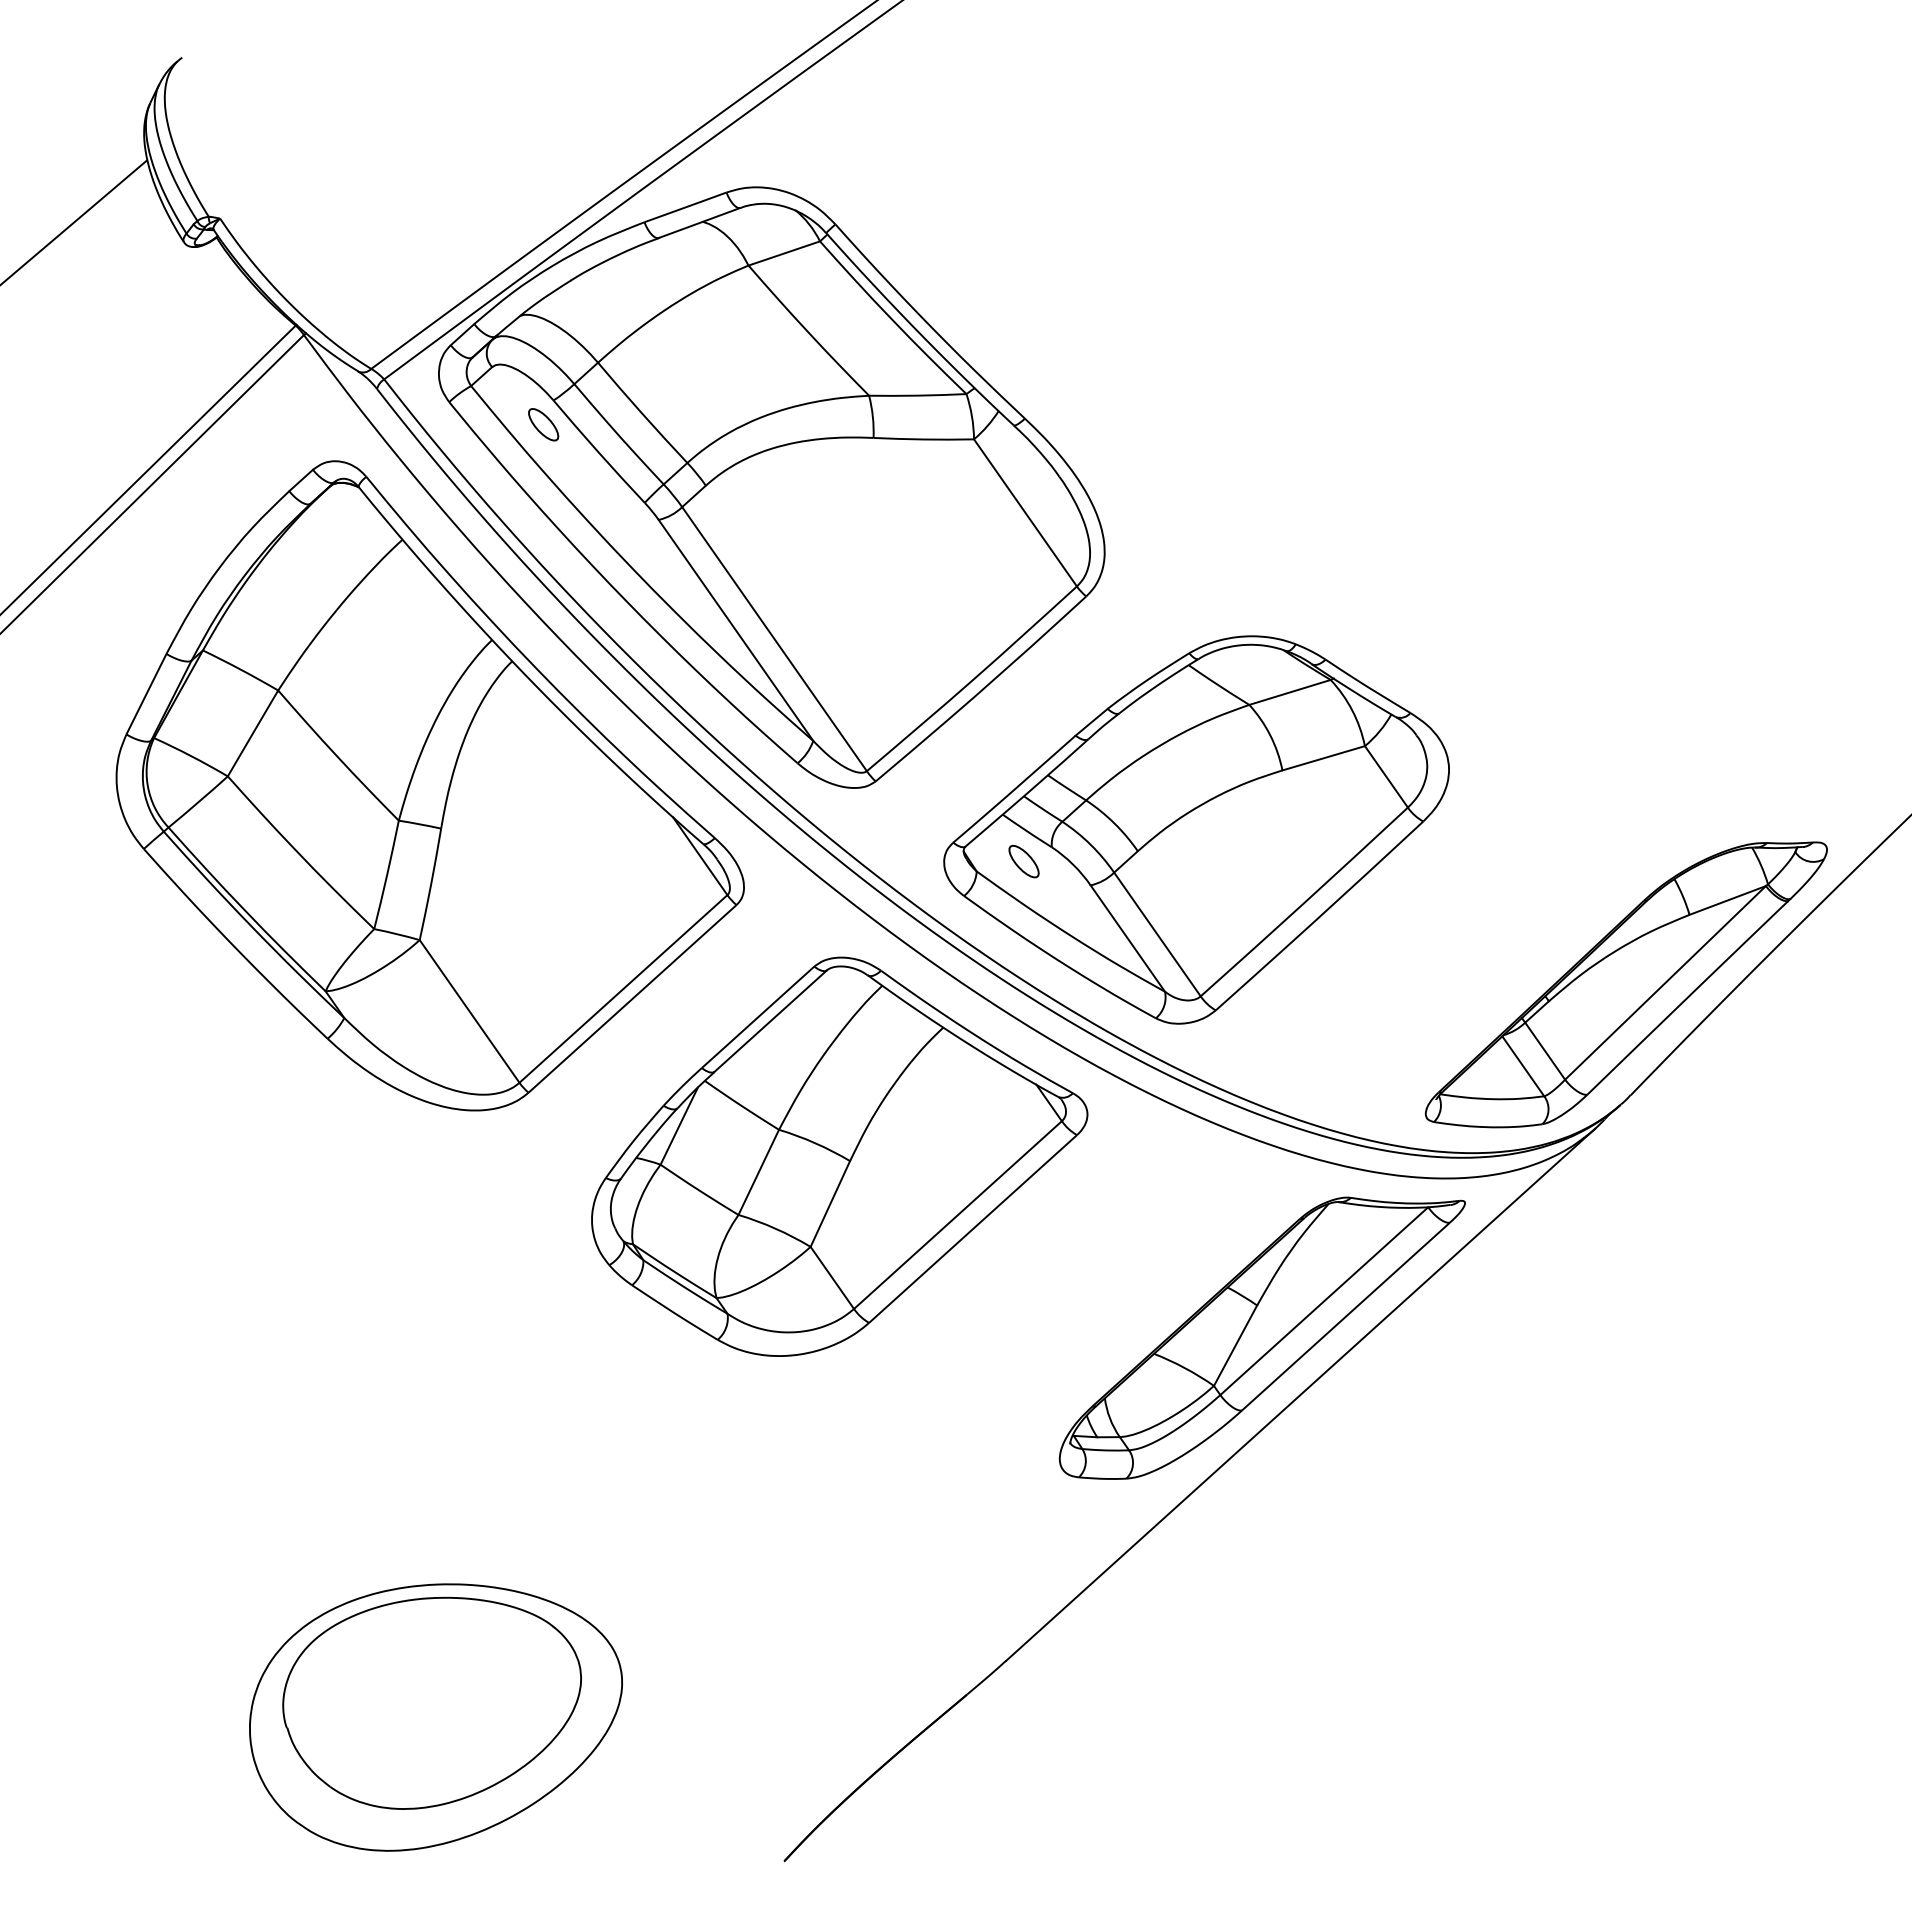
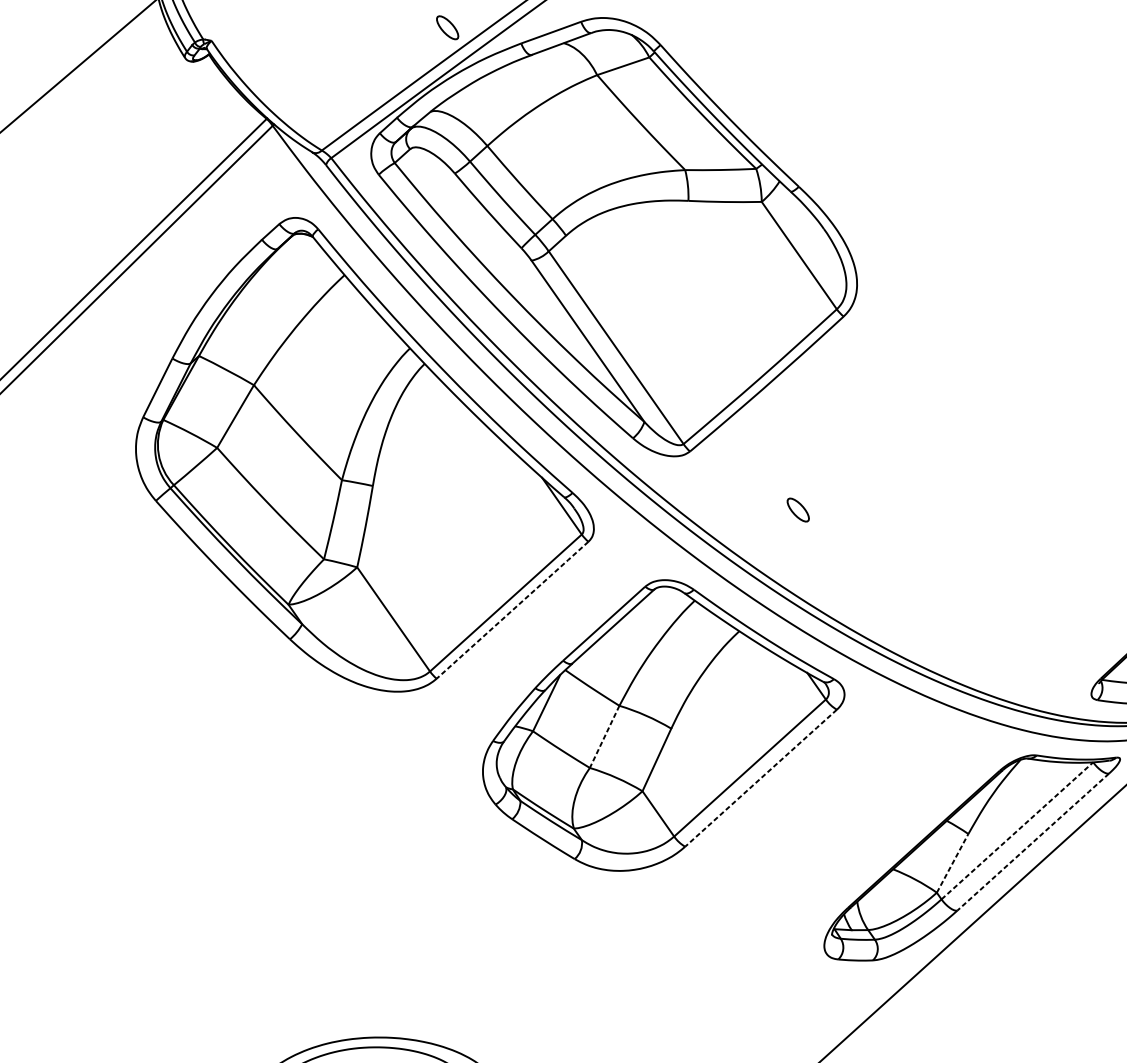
part: (543, 424) -> (447, 27), moved
part: (1196, 829) -> (924, 486), removed
line: (632, 998) -> (512, 609), solid -> dashed
line: (758, 1172) -> (604, 736), solid -> dashed
line: (973, 1228) -> (761, 777), solid -> dashed
line: (1324, 1300) -> (1017, 830), solid -> dashed
line: (1346, 1316) -> (1033, 842), solid -> dashed
line: (1235, 1345) -> (952, 863), solid -> dashed

